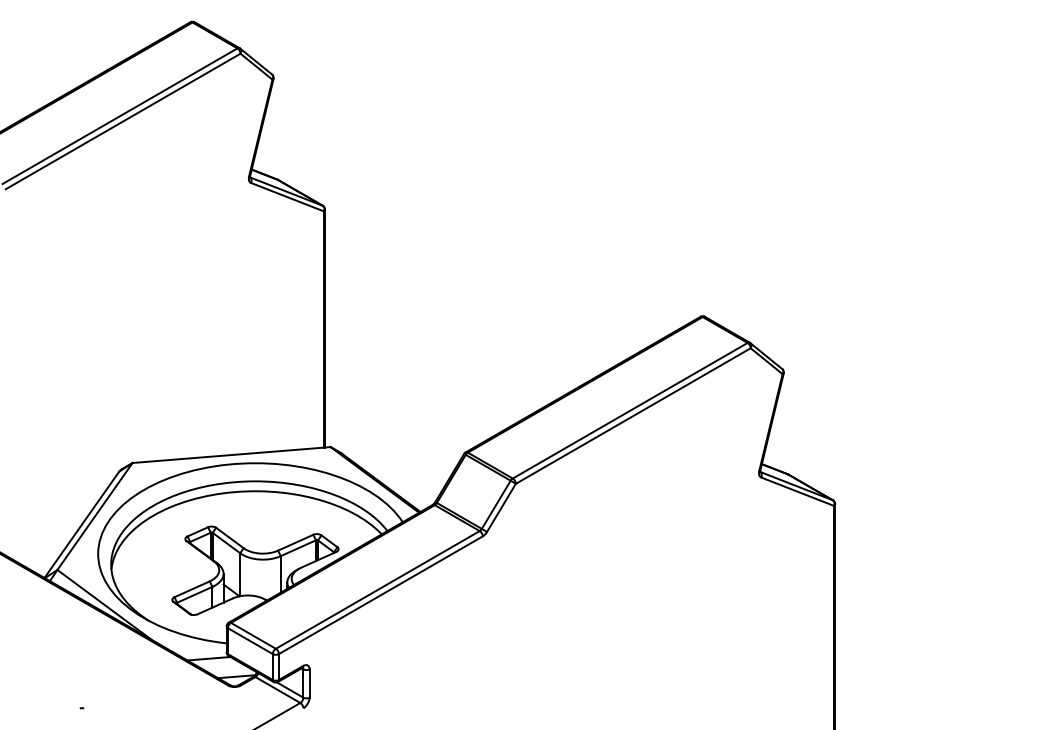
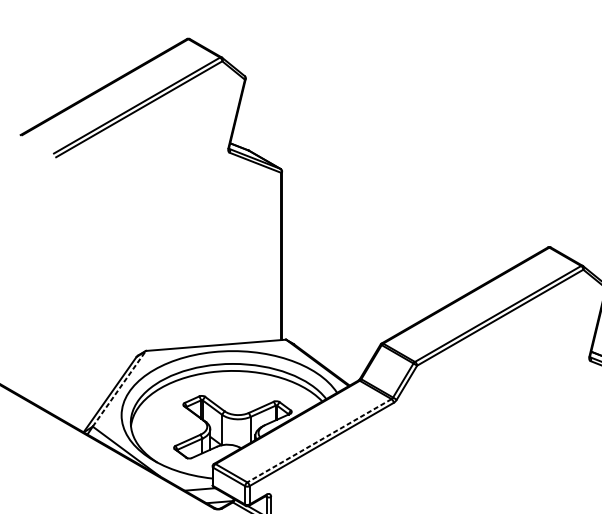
line: (95, 516) -> (119, 388), solid -> dashed
line: (377, 589) -> (319, 440), solid -> dashed

